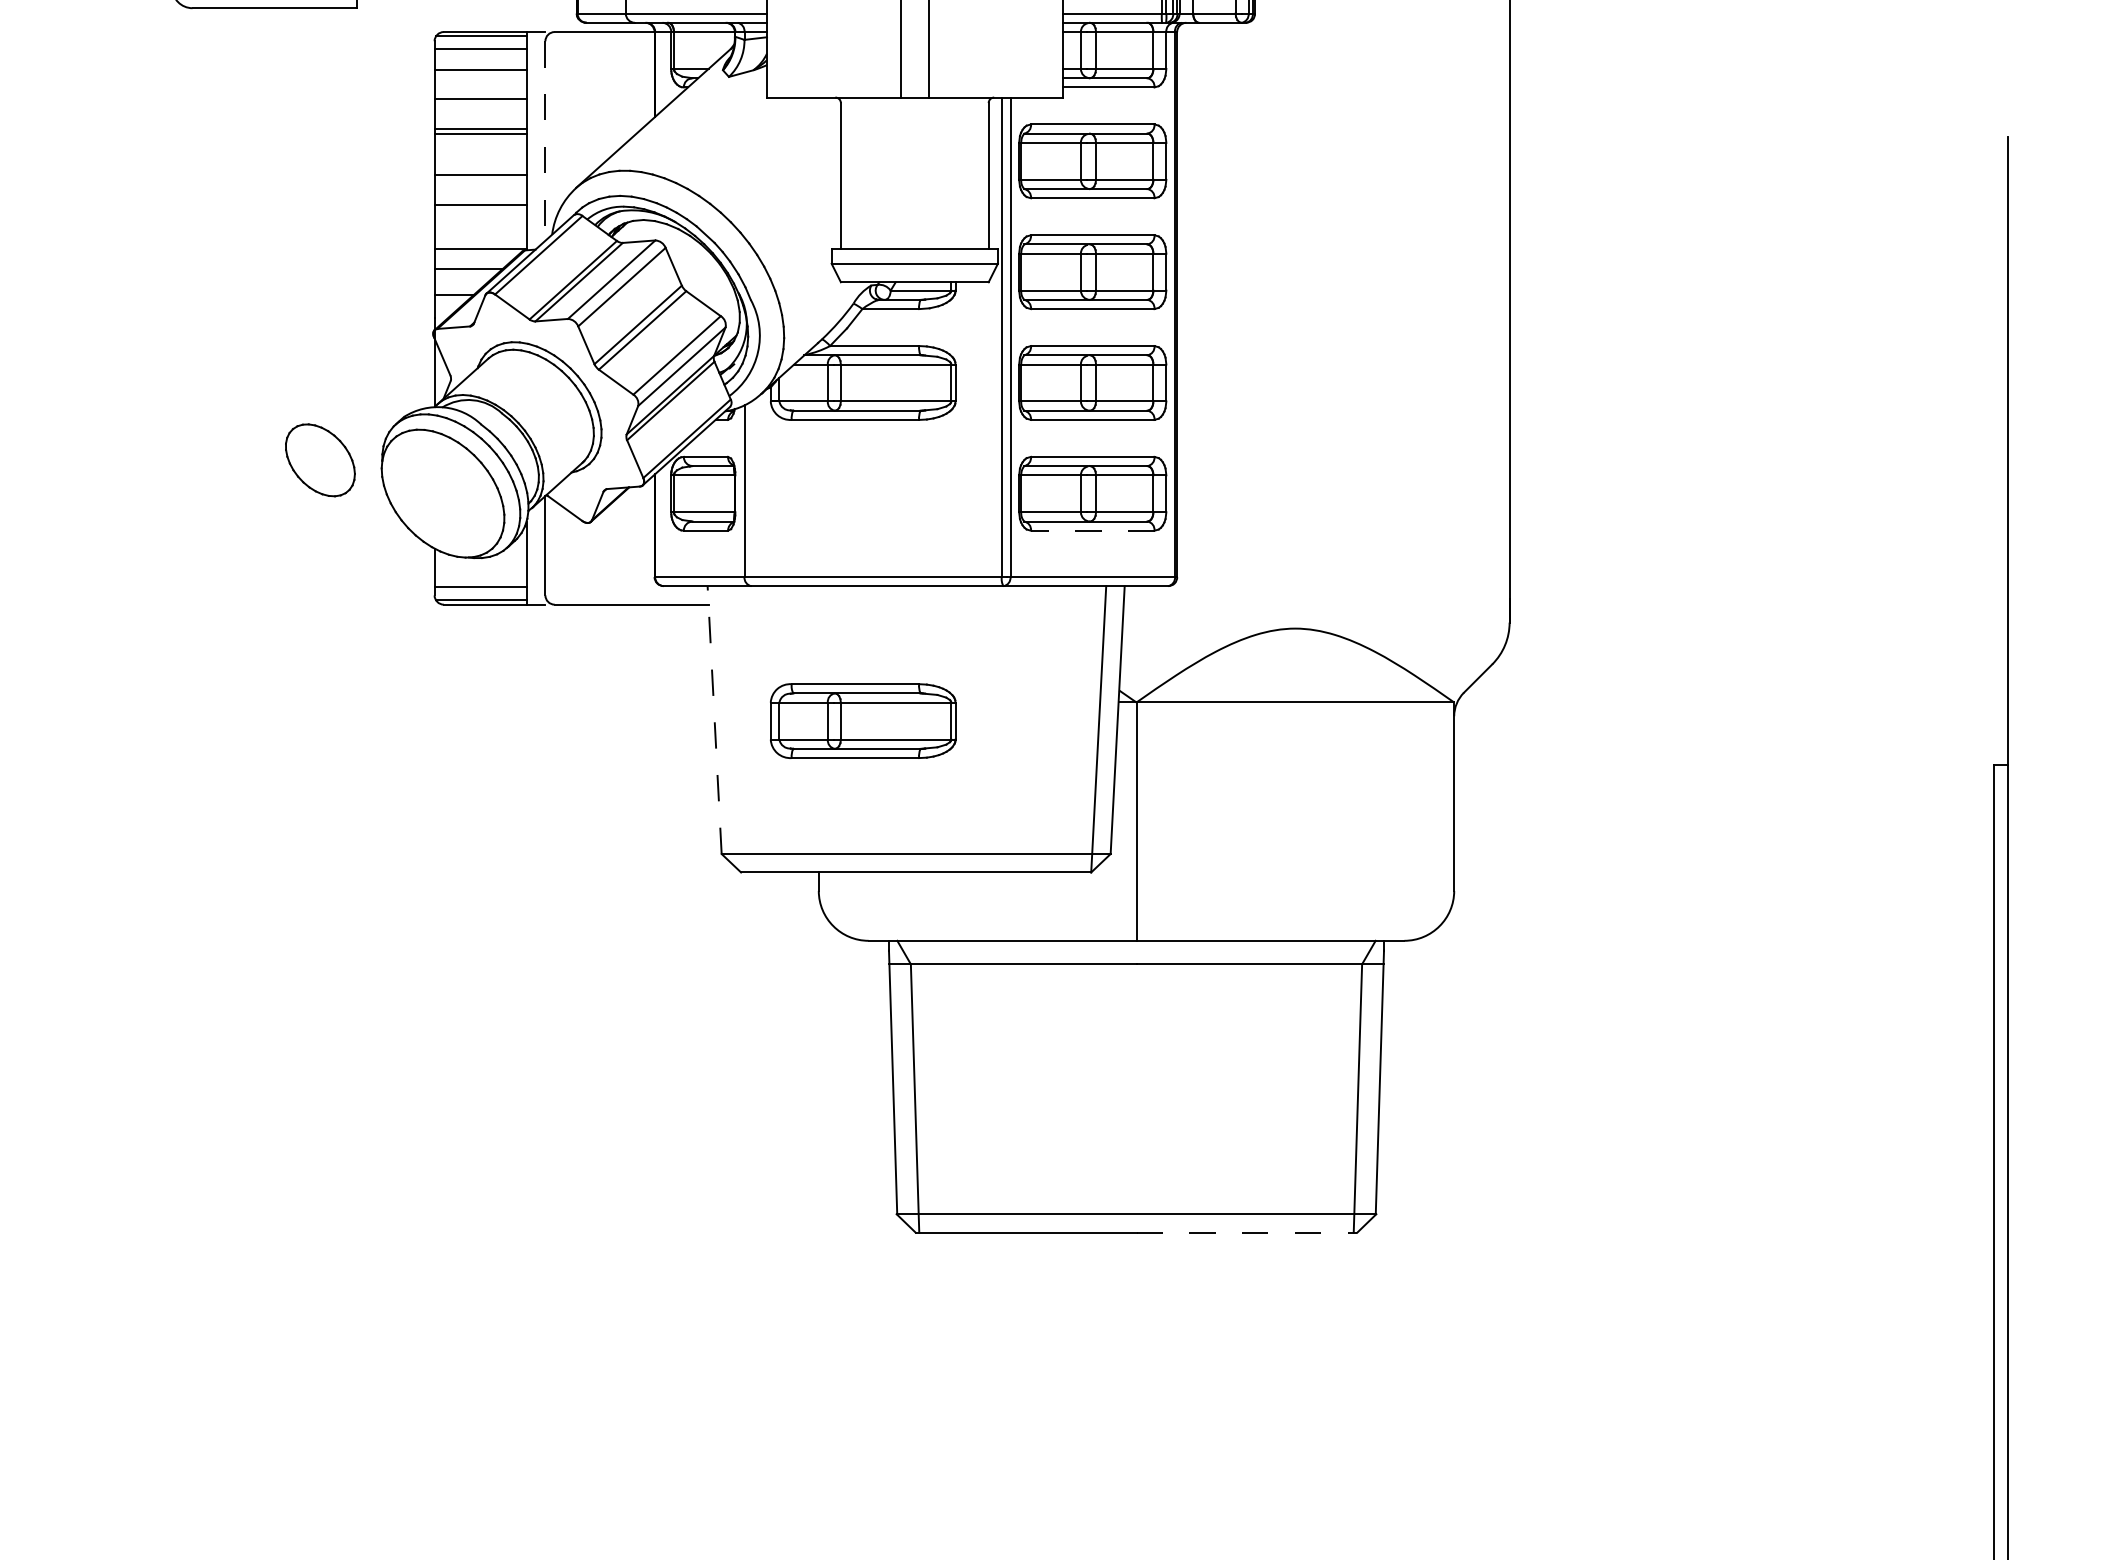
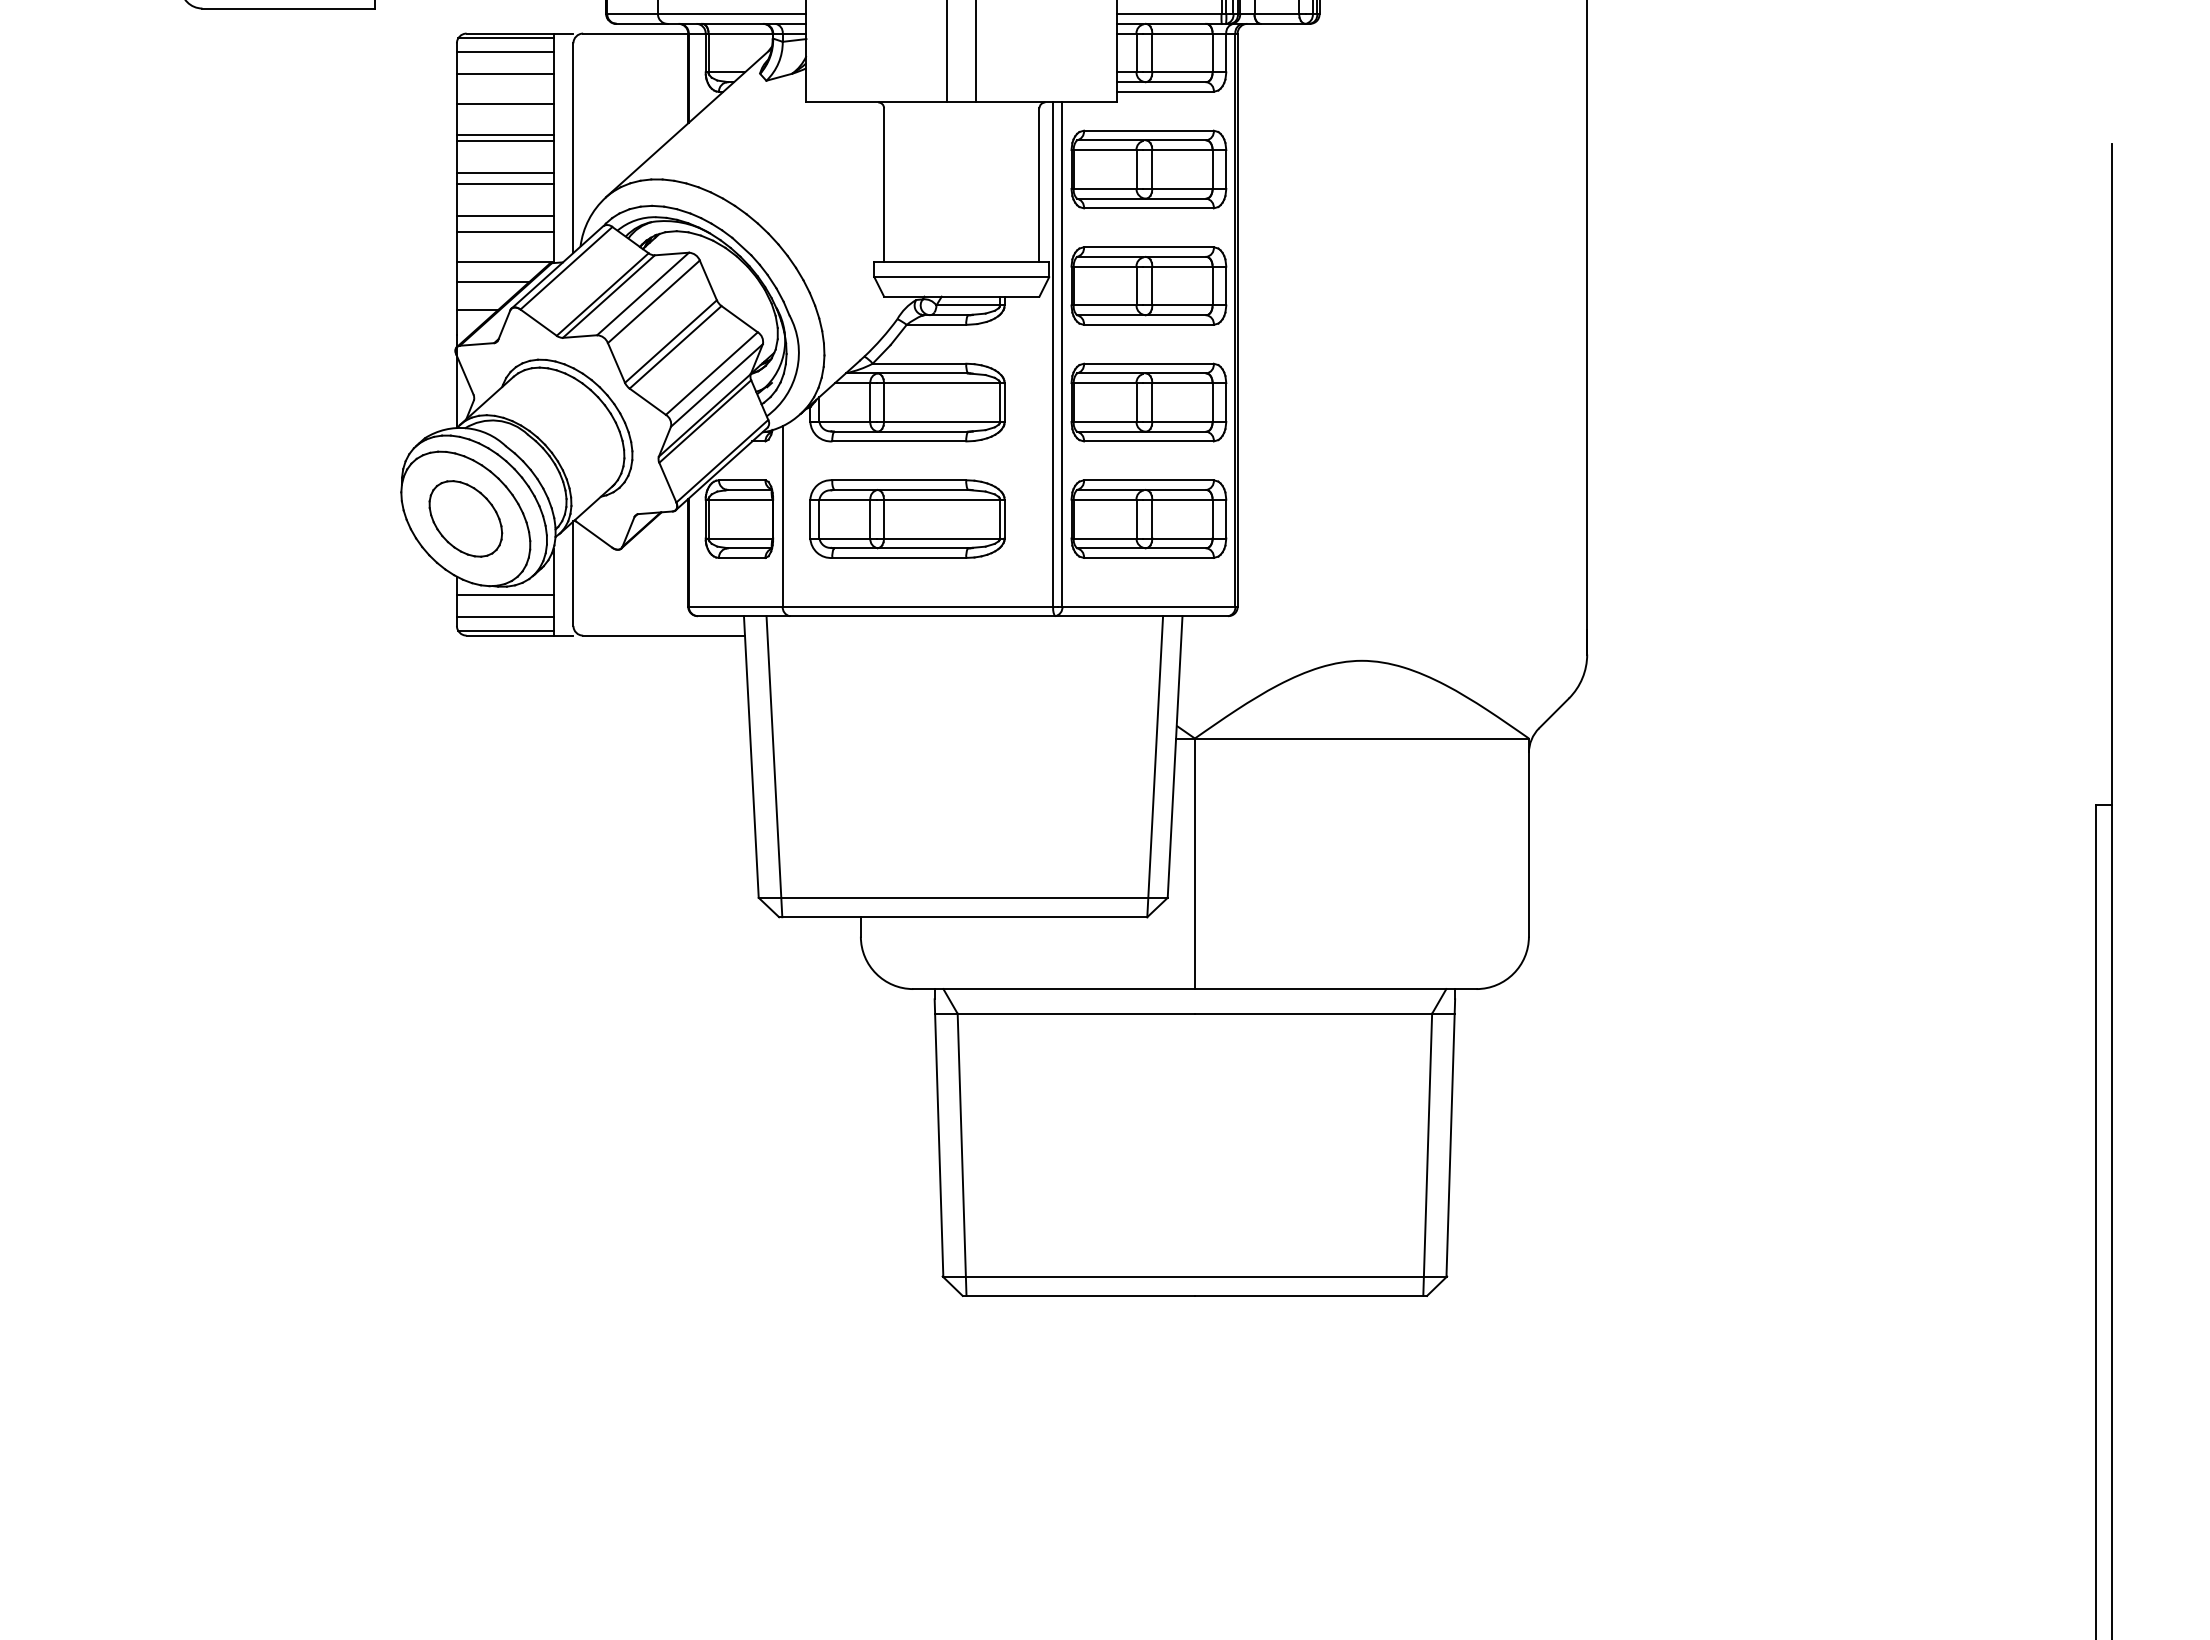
line: (545, 141) -> (573, 148), dashed -> solid
line: (480, 165) -> (505, 173), added
line: (480, 220) -> (505, 231), added
part: (320, 459) -> (465, 518), moved
line: (1092, 530) -> (1148, 557), dashed -> solid
line: (480, 566) -> (505, 595), added
line: (714, 719) -> (751, 756), dashed -> solid
part: (863, 720) -> (907, 518), moved
line: (736, 729) -> (774, 766), added
line: (1247, 1232) -> (1311, 1295), dashed -> solid

